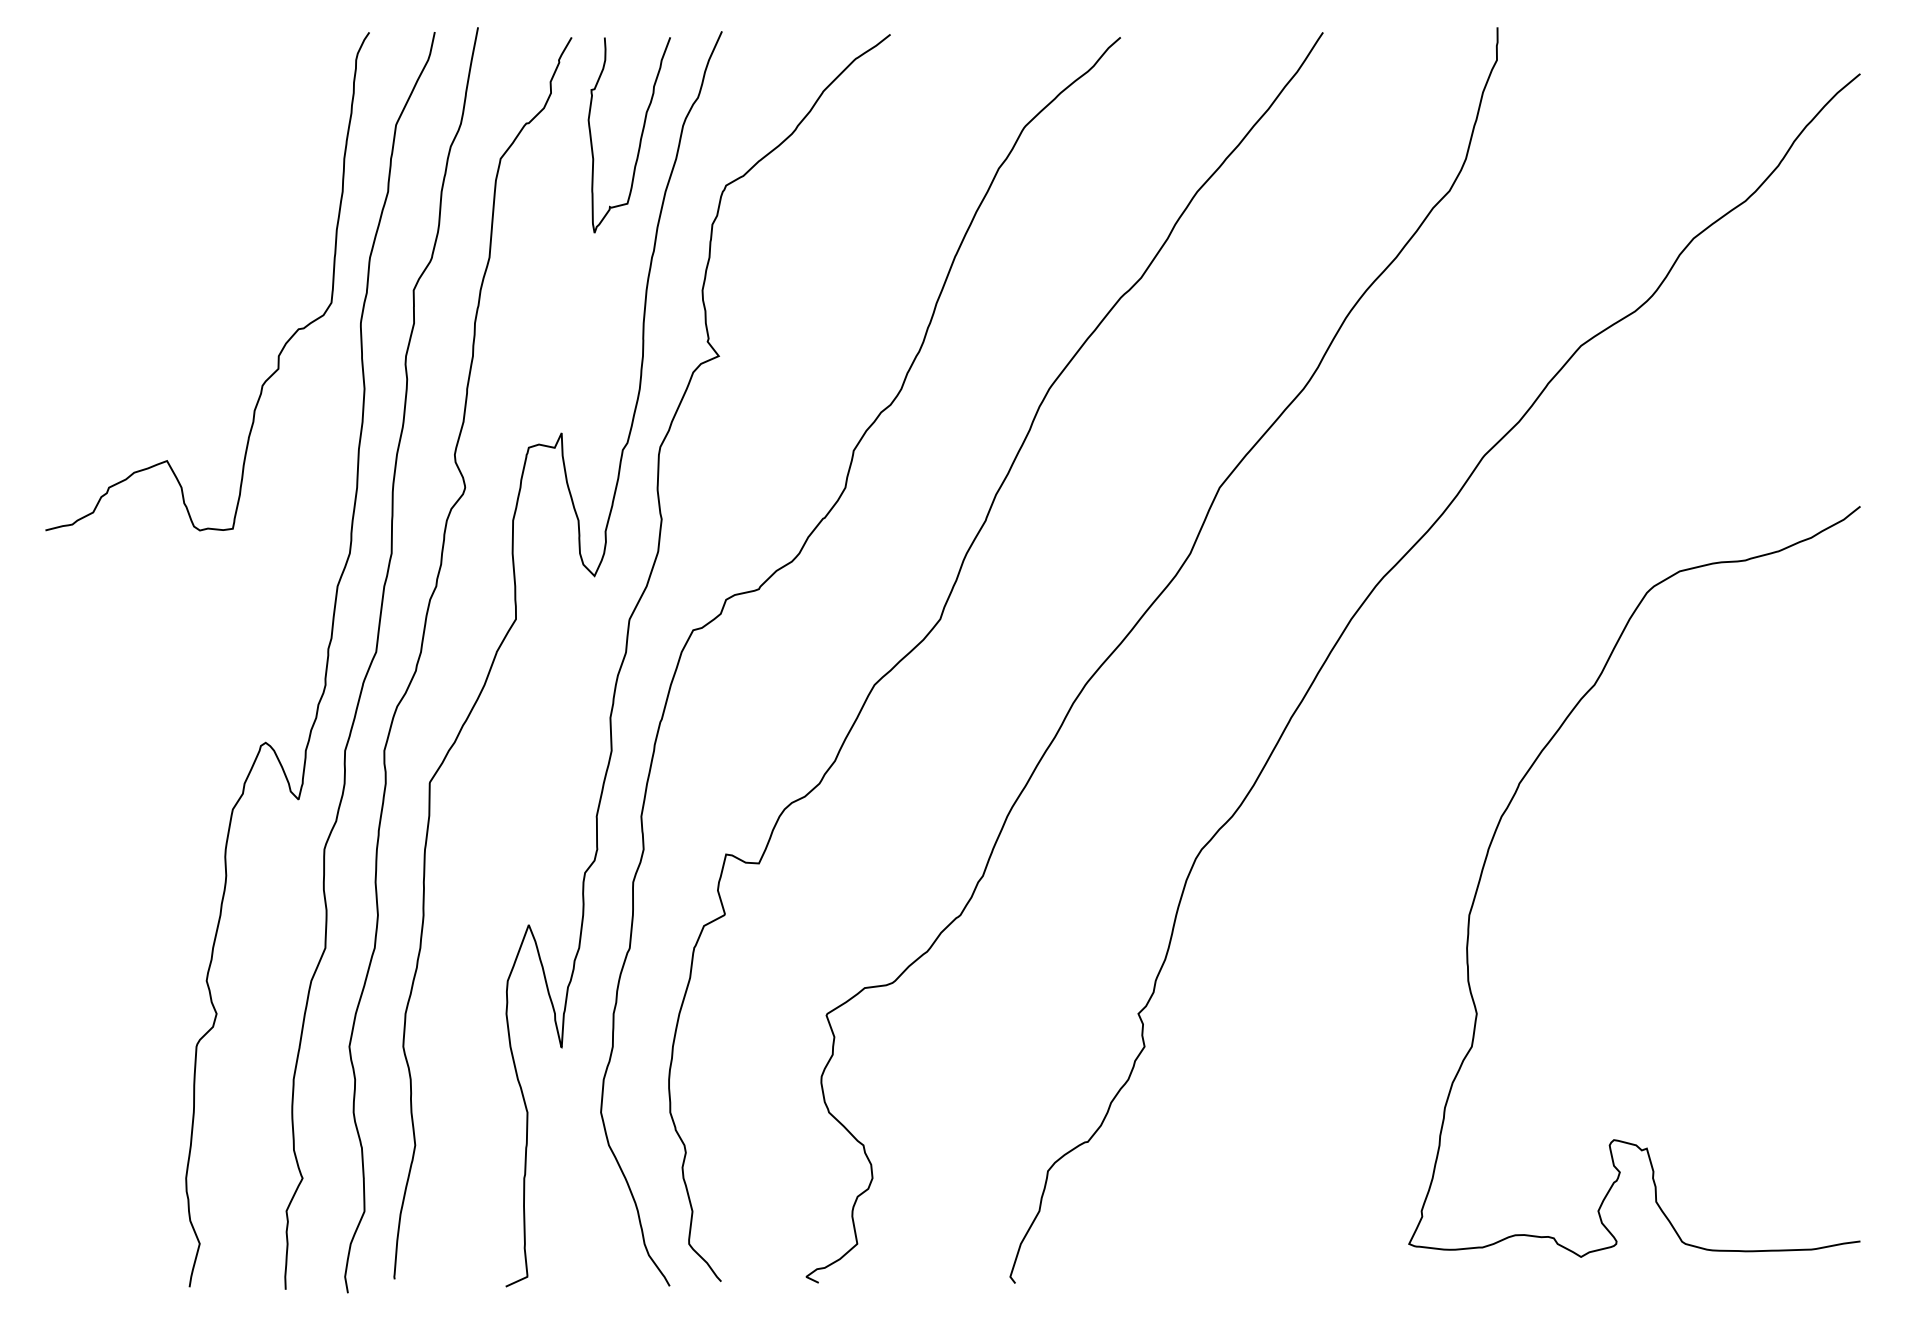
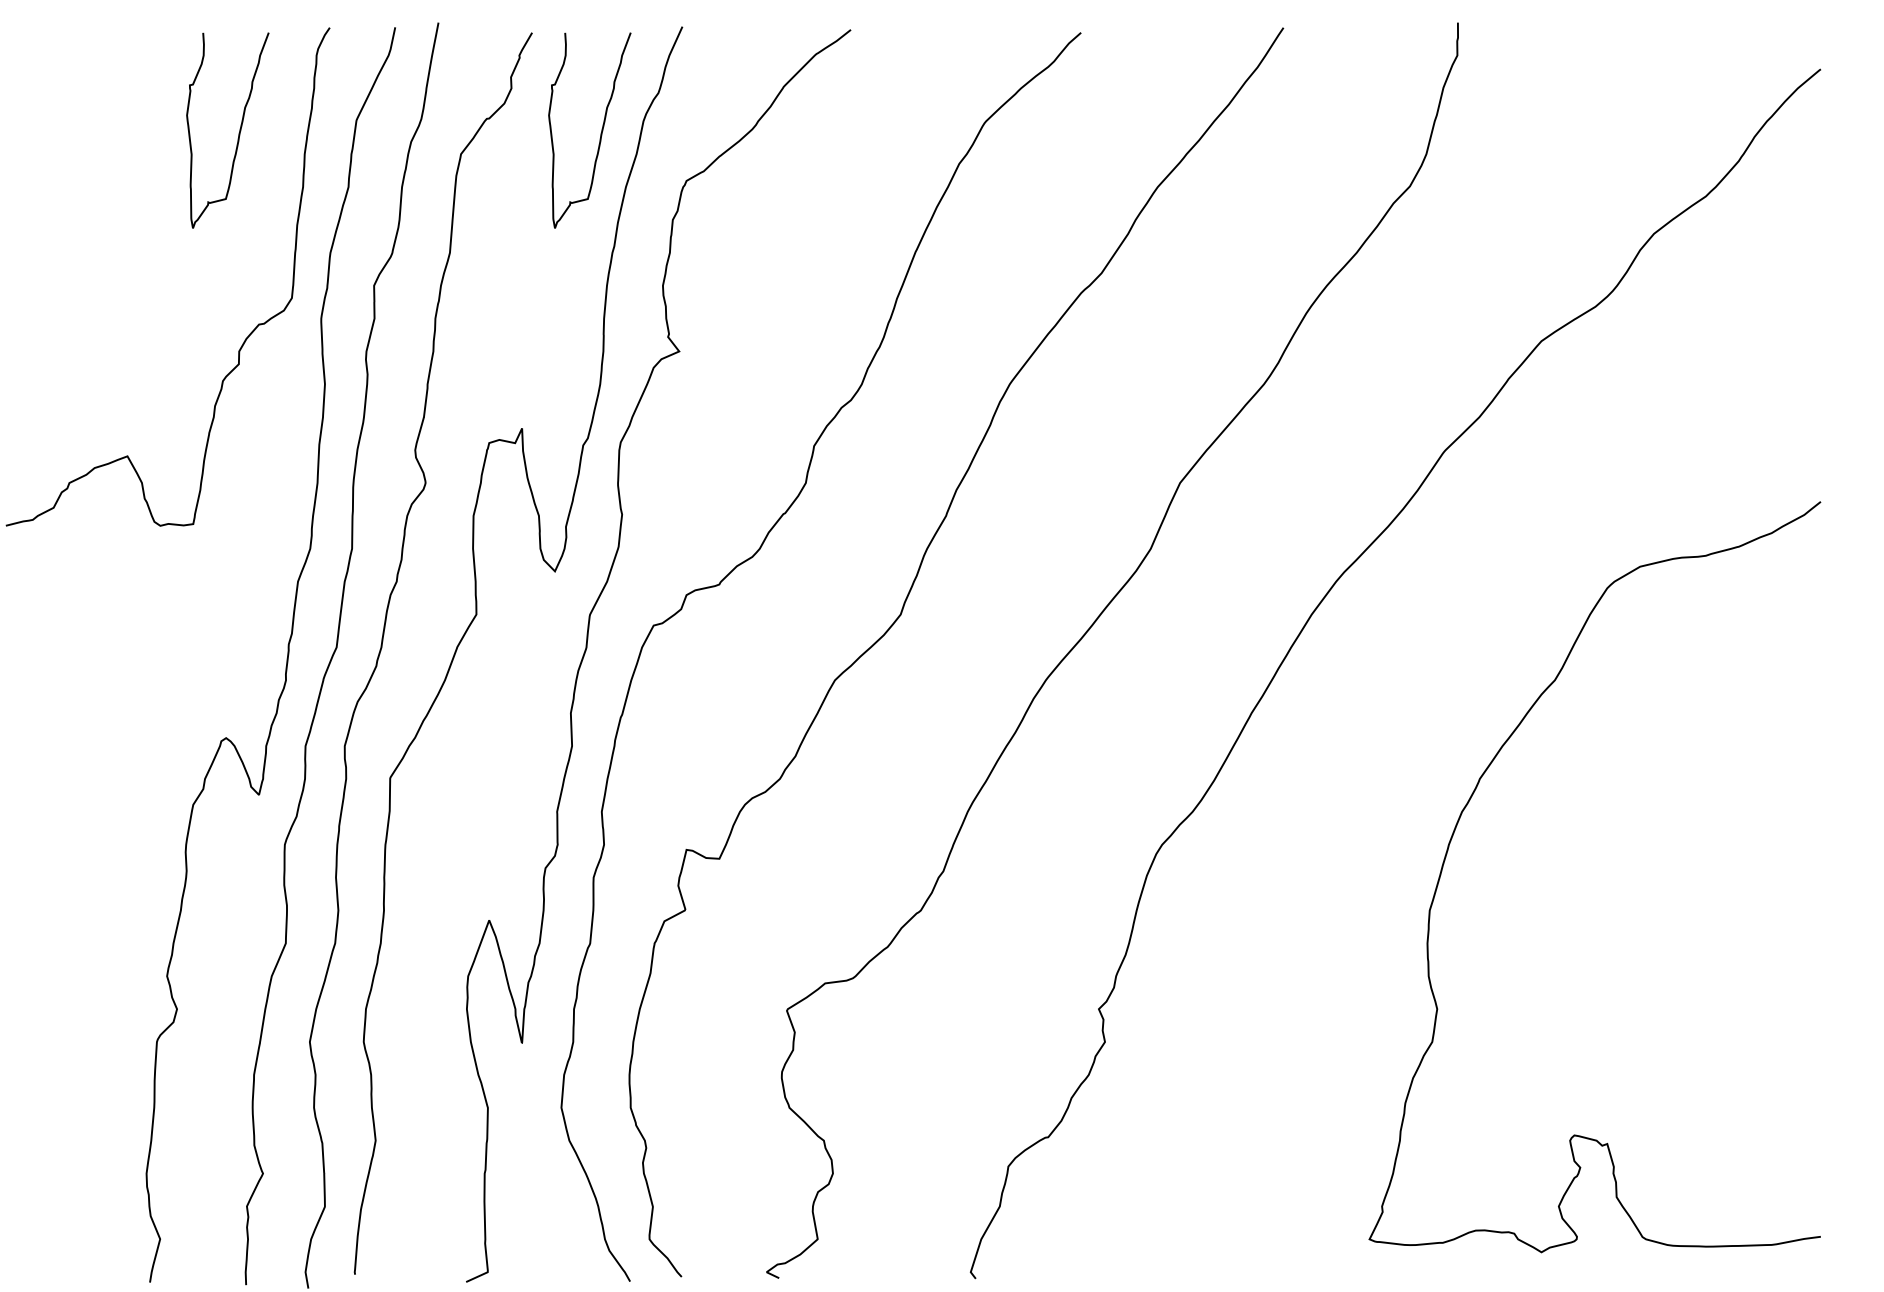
curve: (278, 136) -> (238, 131), added

